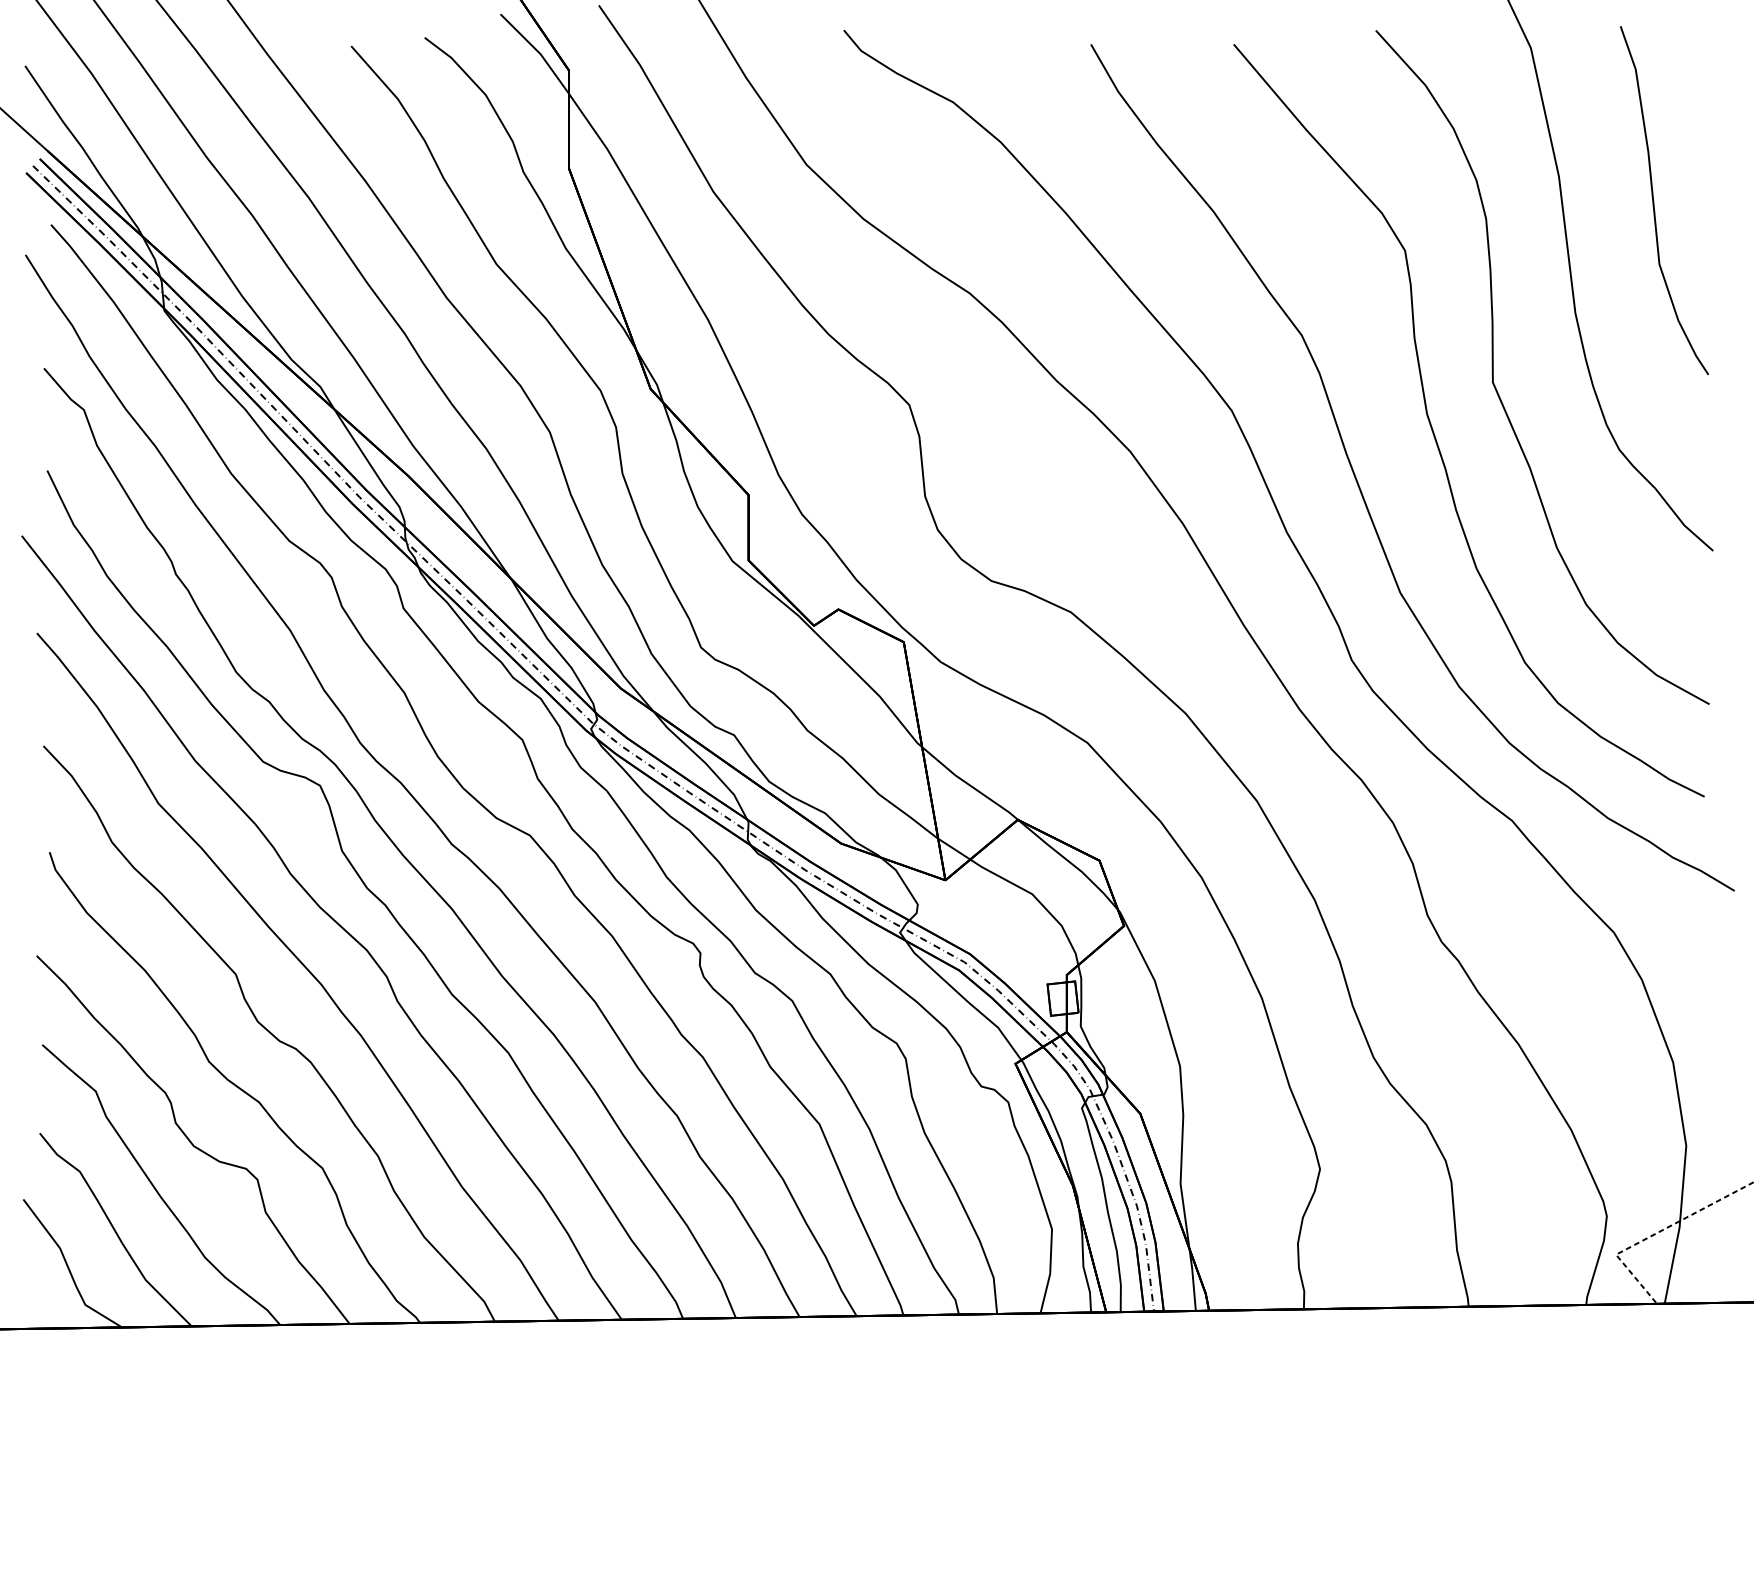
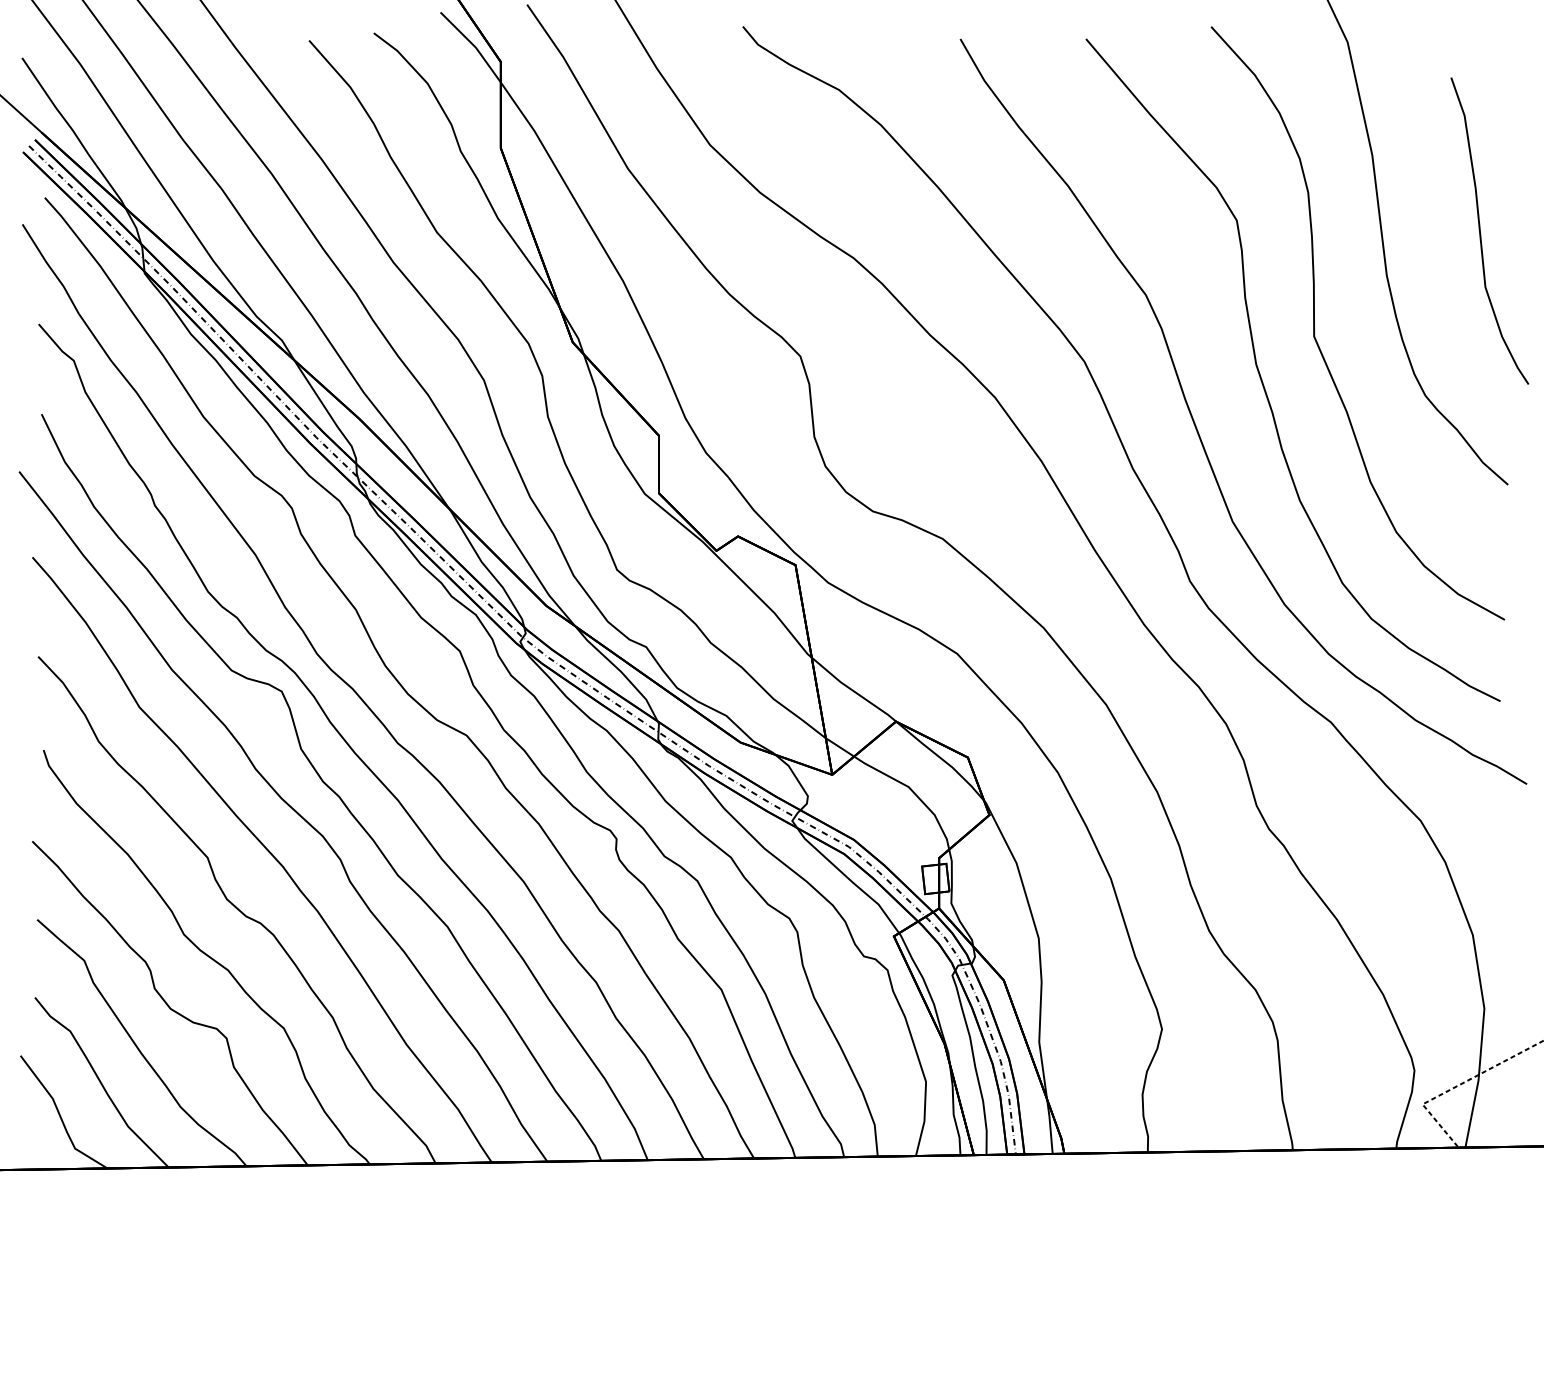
curve: (1654, 200) -> (1481, 230), moved

